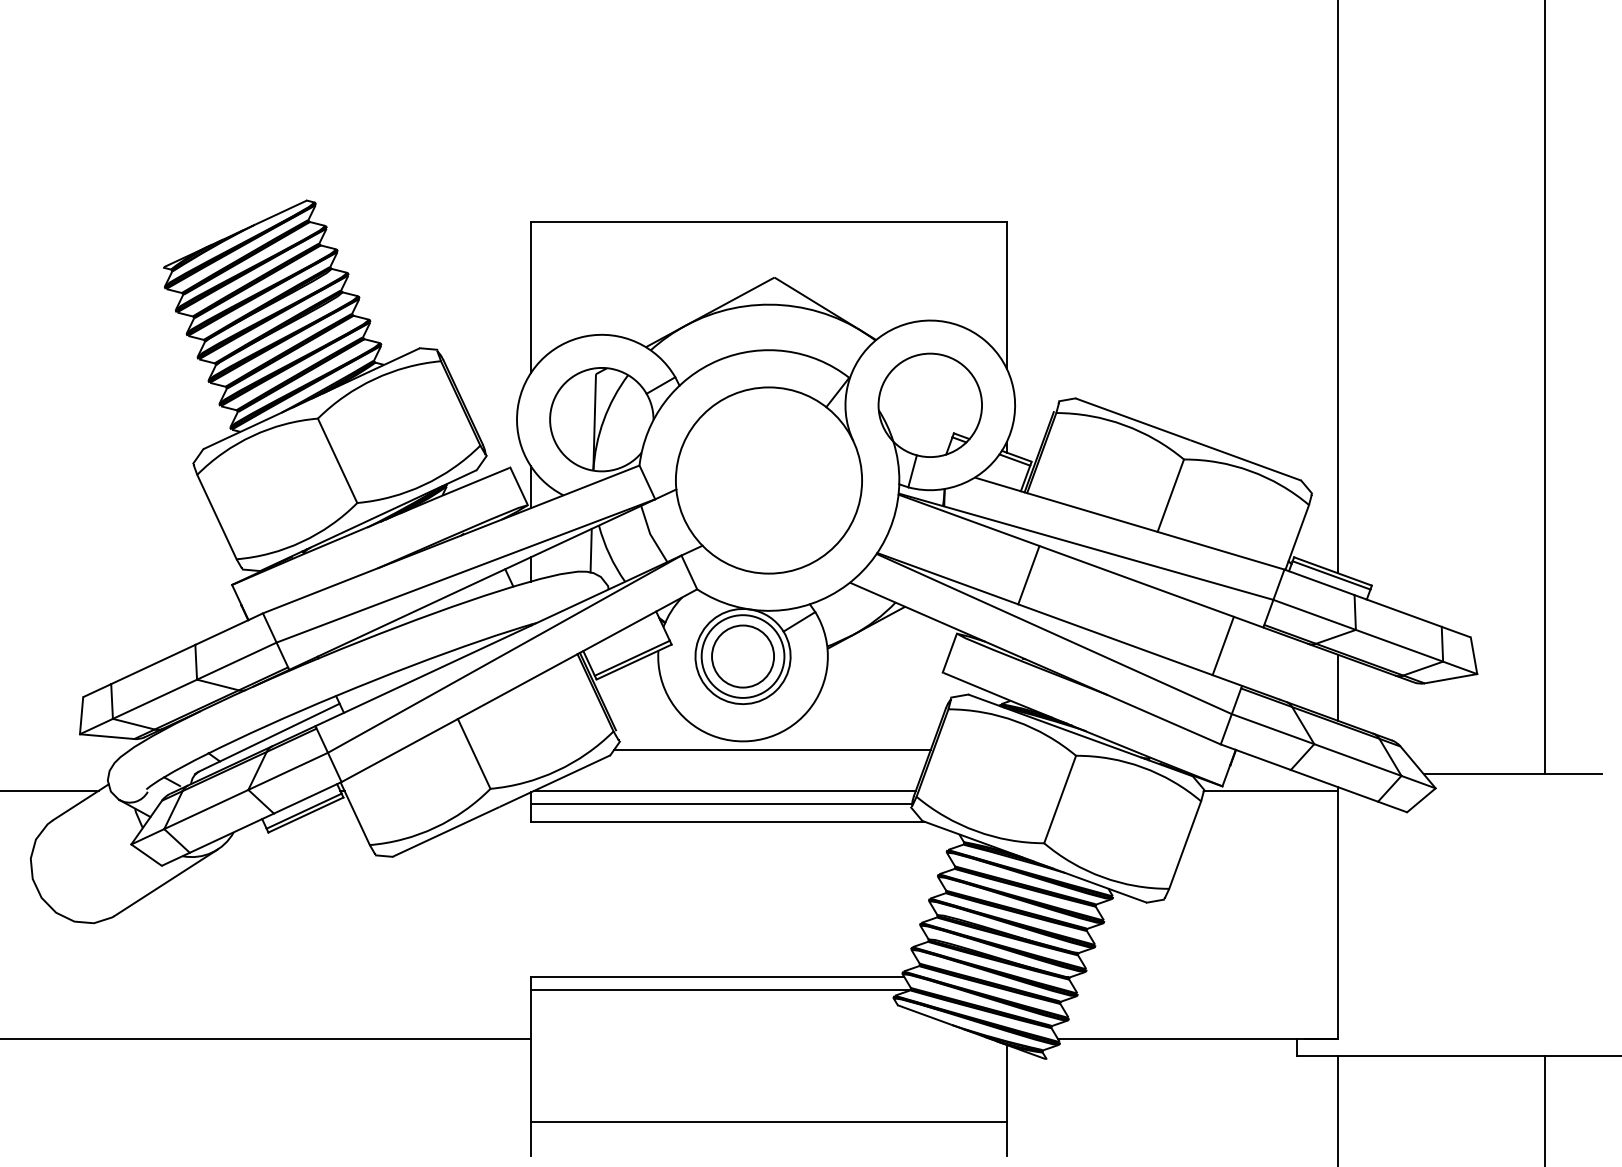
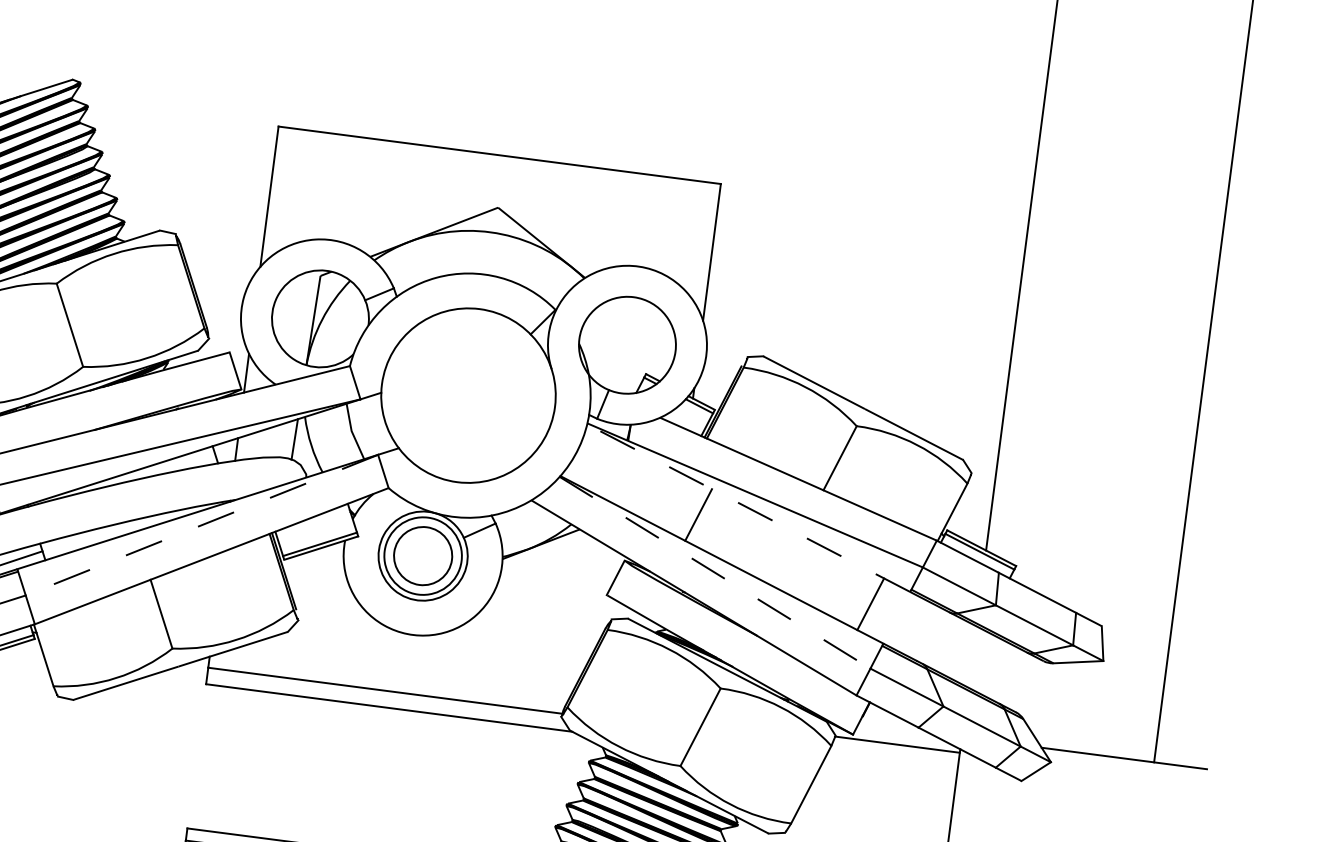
line: (1080, 560) -> (748, 507), solid -> dashed
line: (1054, 634) -> (715, 573), solid -> dashed
line: (503, 654) -> (200, 525), solid -> dashed
line: (1337, 687) -> (971, 656), removed
line: (772, 749) -> (439, 646), removed
line: (724, 790) -> (389, 678), removed

